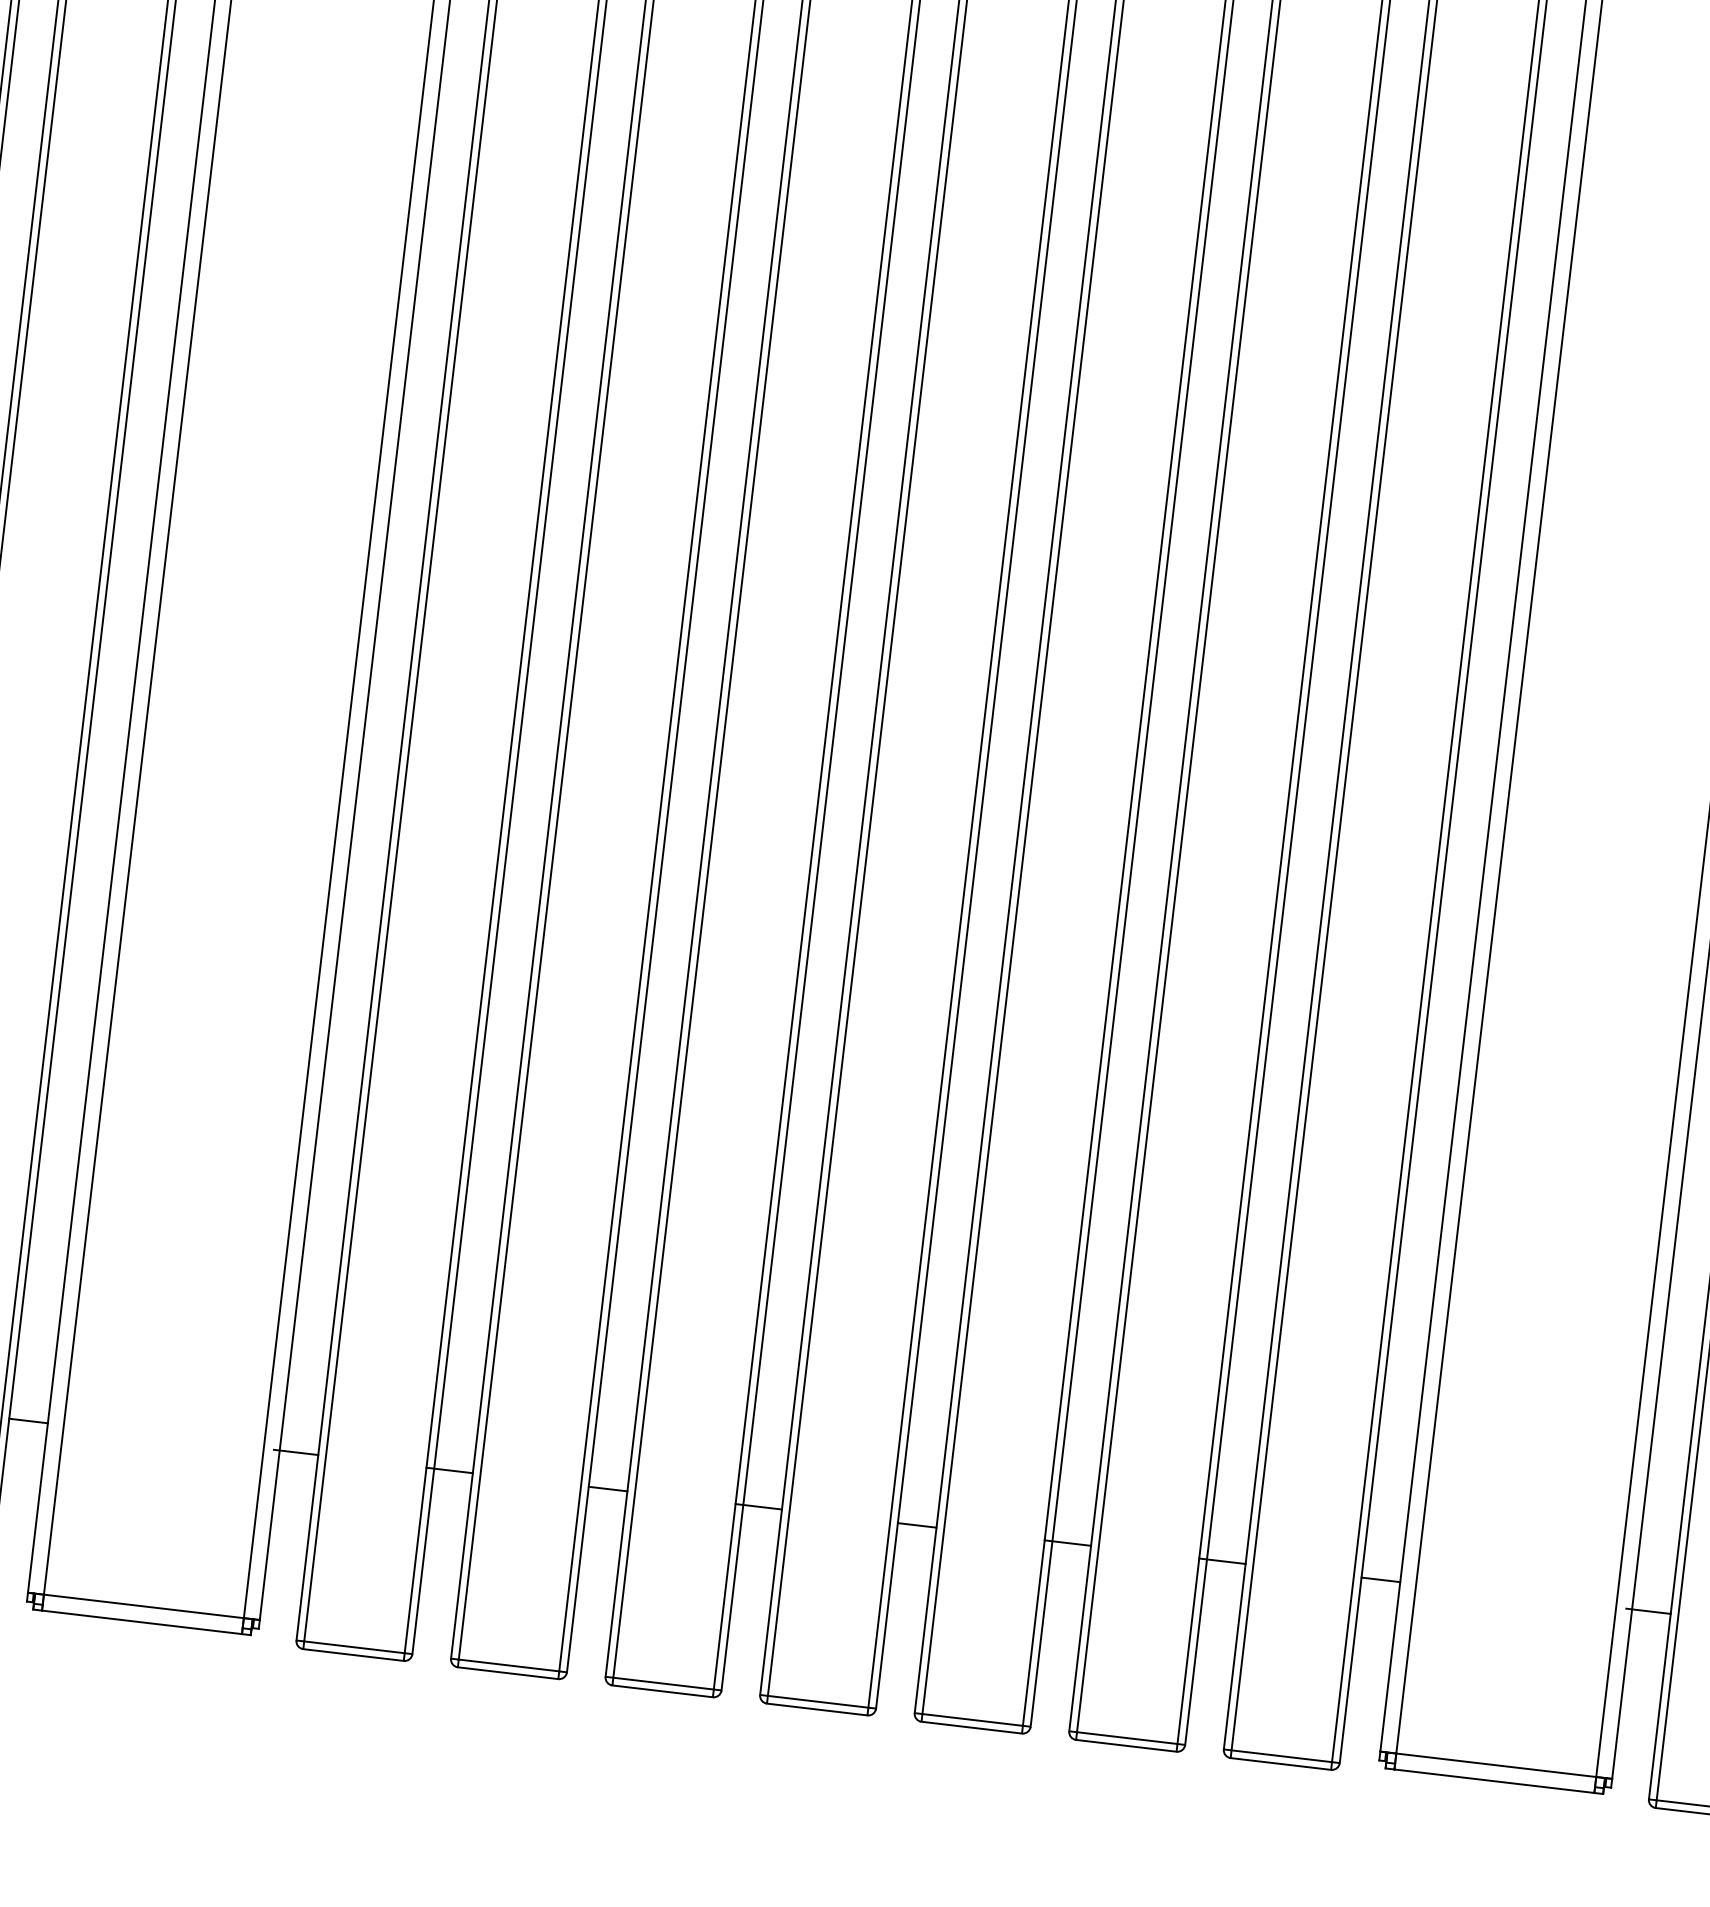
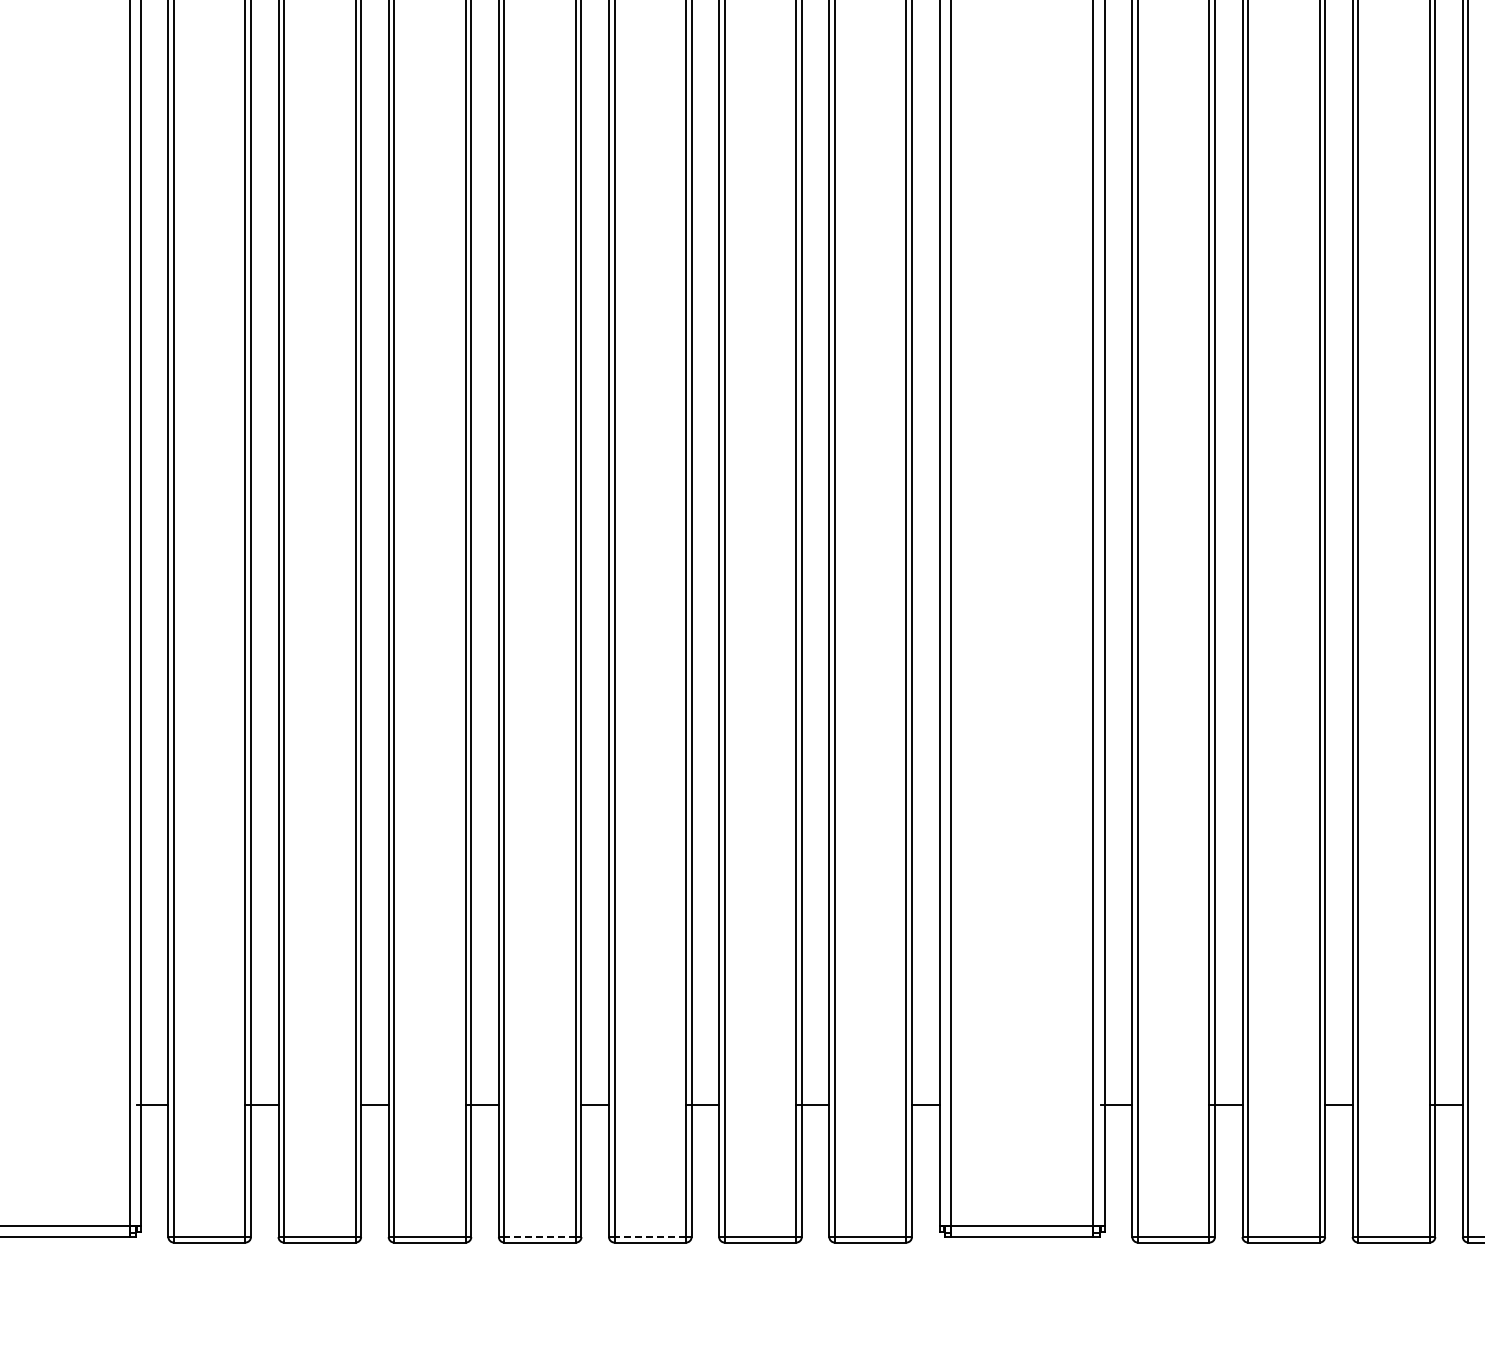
line: (818, 1702) -> (540, 1237), solid -> dashed
line: (972, 1720) -> (650, 1237), solid -> dashed

